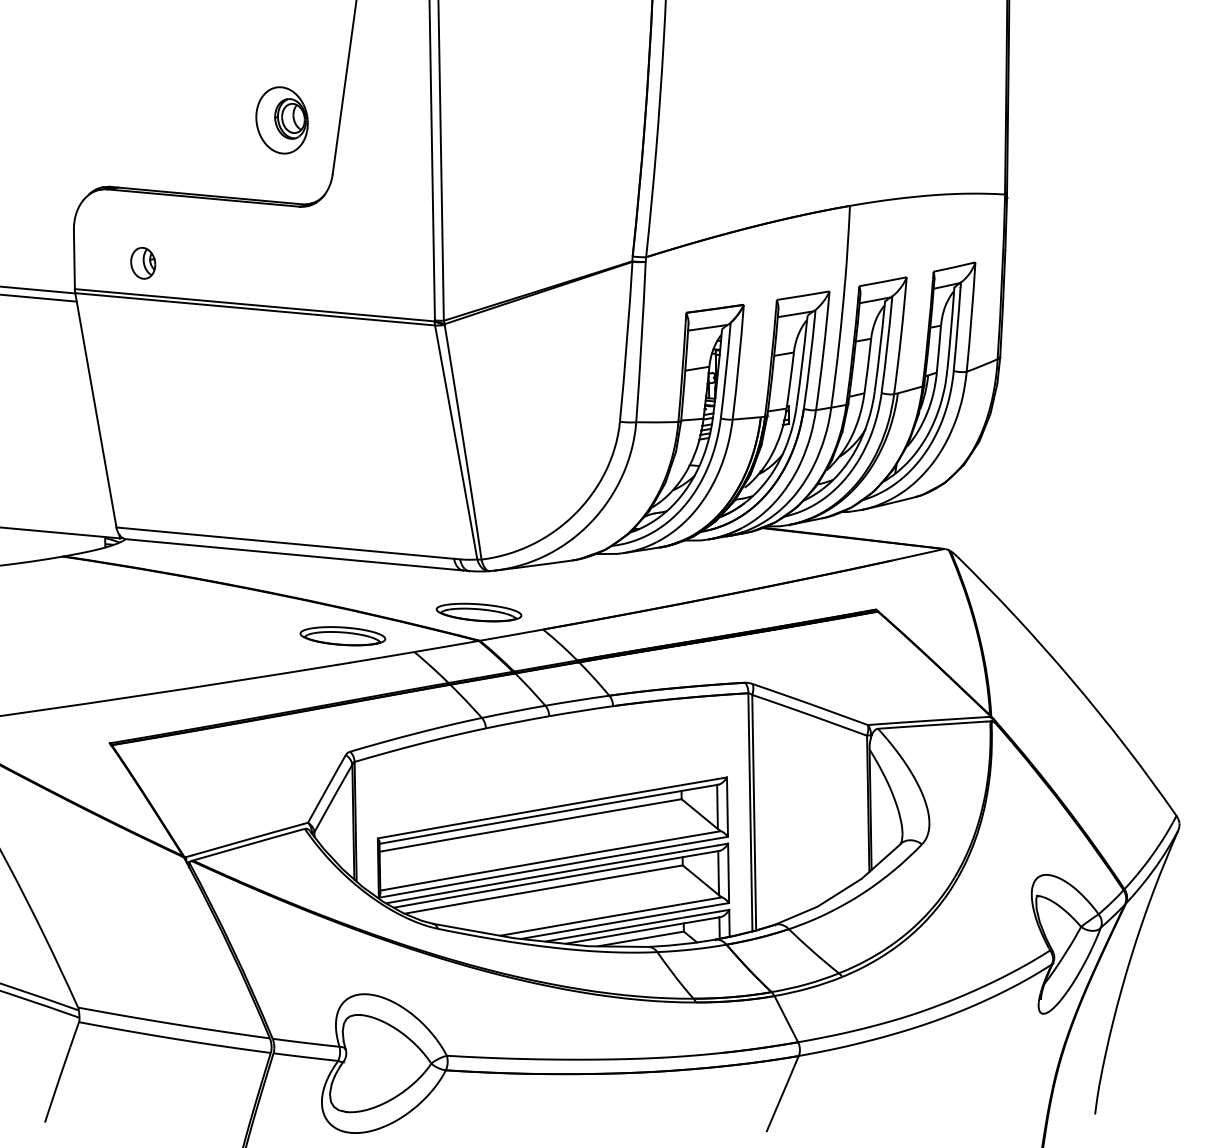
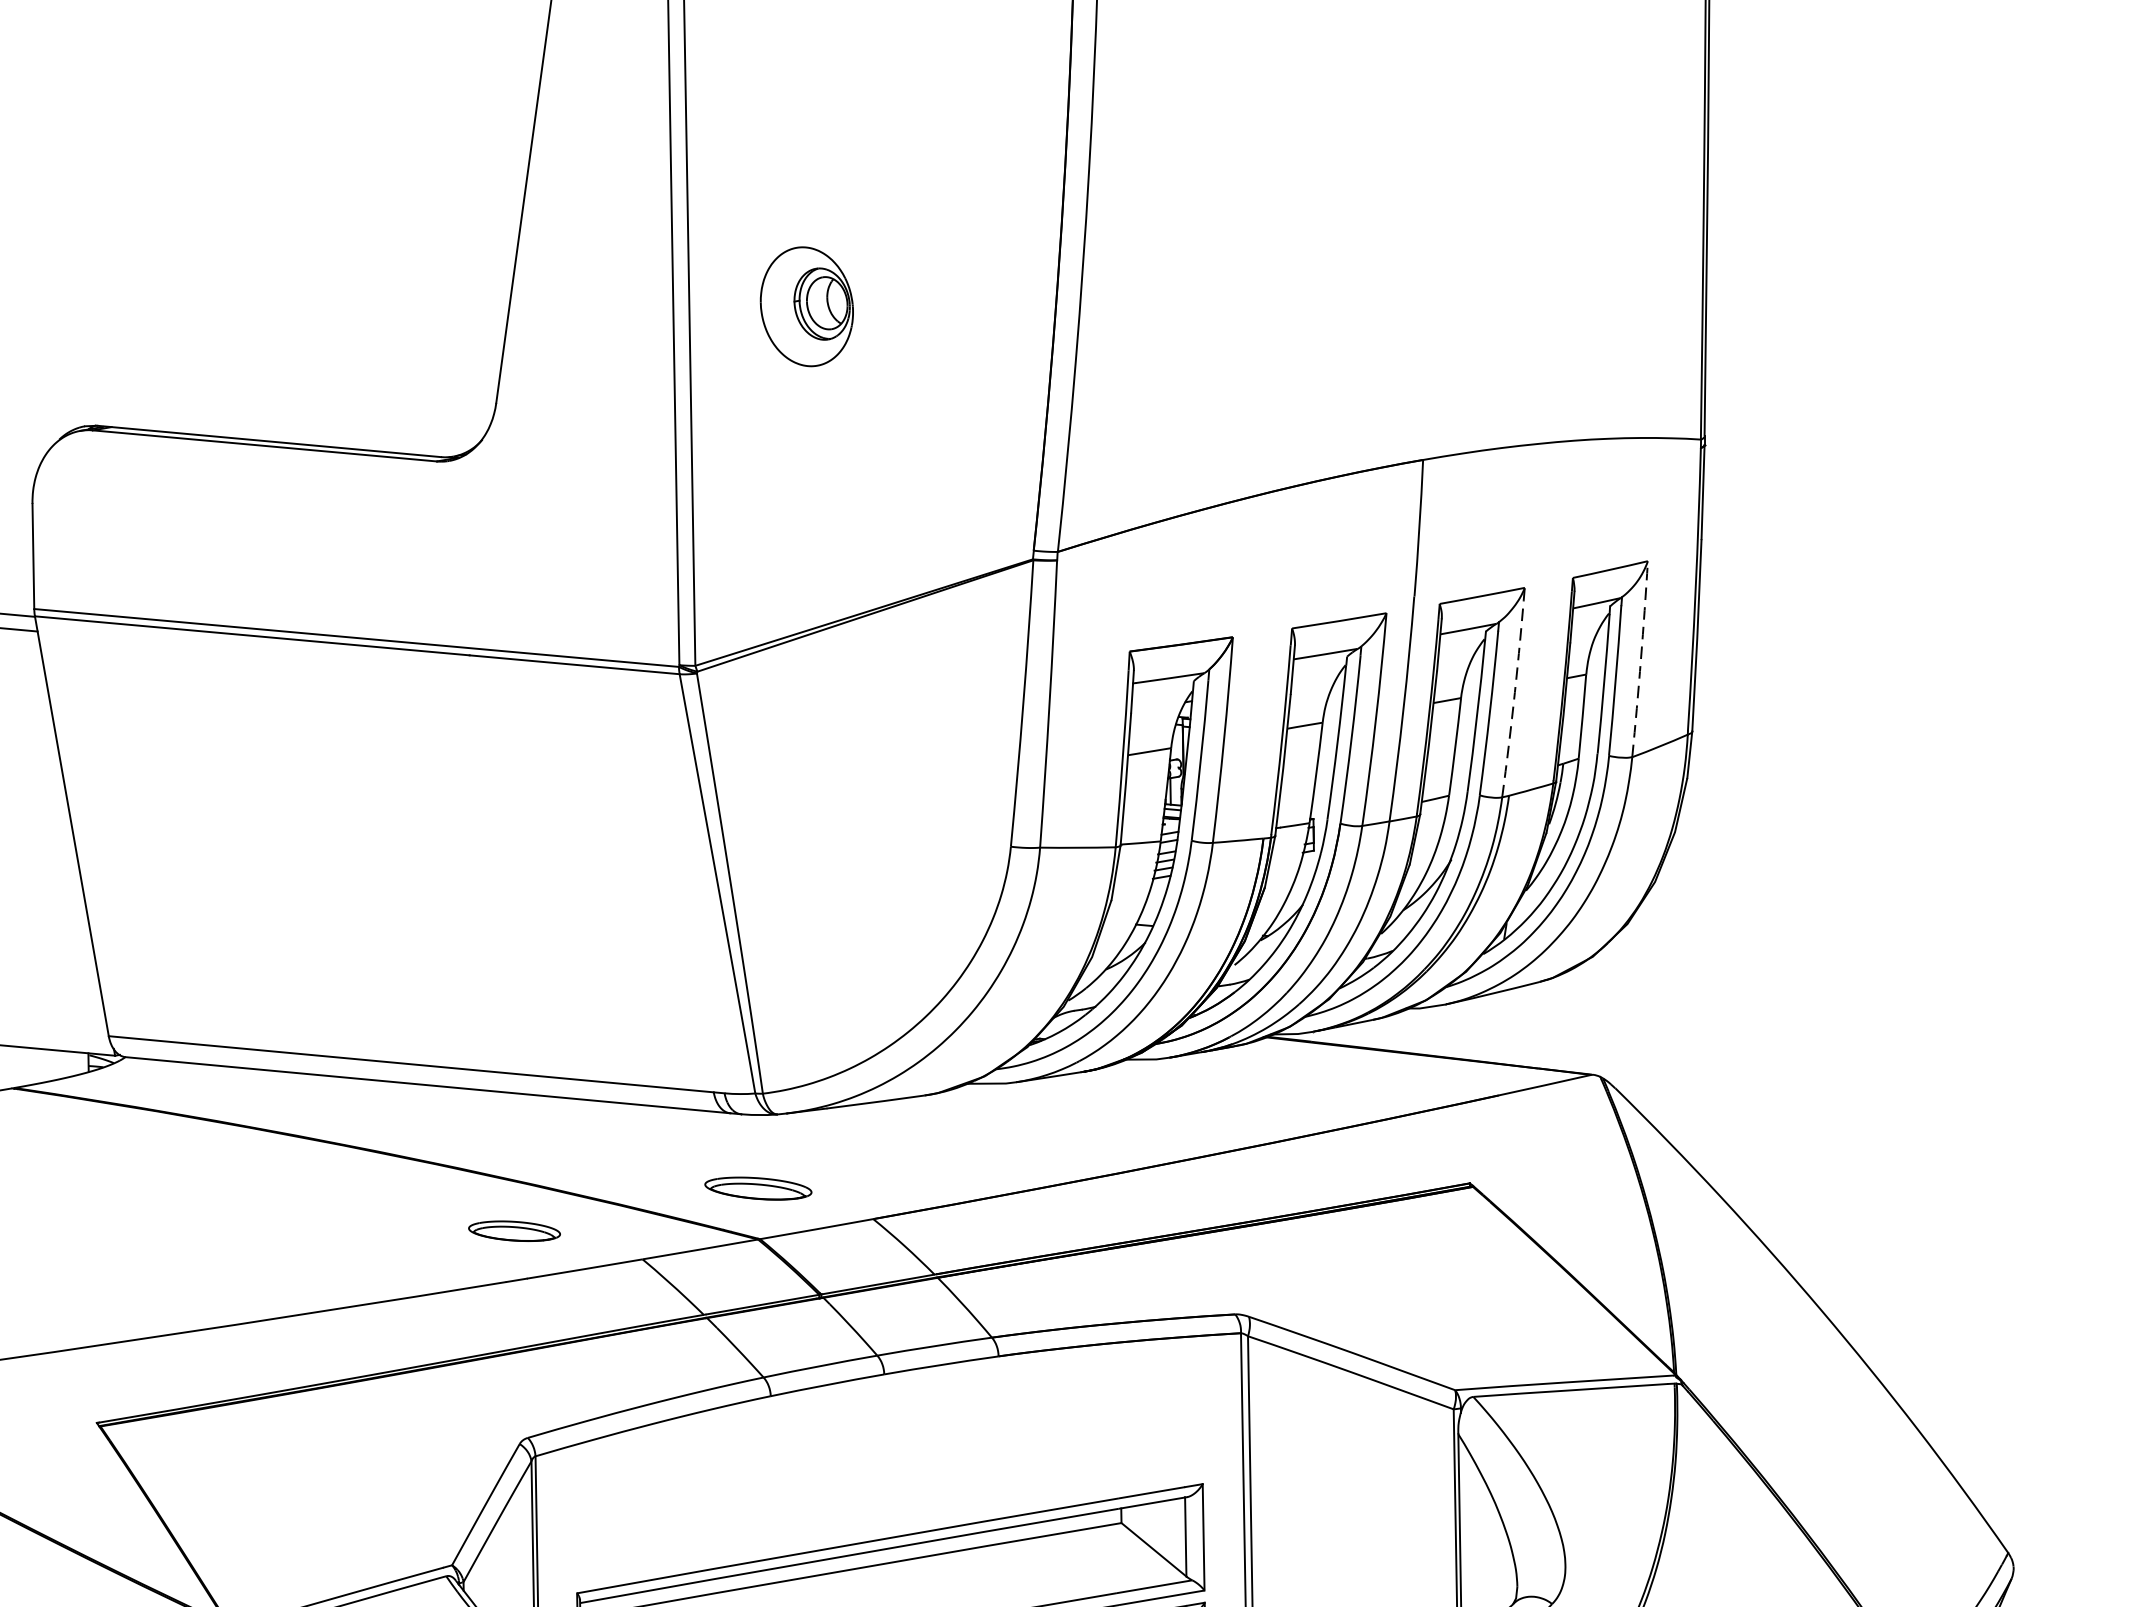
part: (281, 120) -> (805, 306), moved
part: (143, 263) -> (157, 563), removed
arc: (971, 317) -> (1640, 659), solid -> dashed
arc: (901, 335) -> (1515, 692), solid -> dashed
part: (478, 612) -> (757, 1188), size x0.7
part: (342, 636) -> (513, 1231), size x0.6

